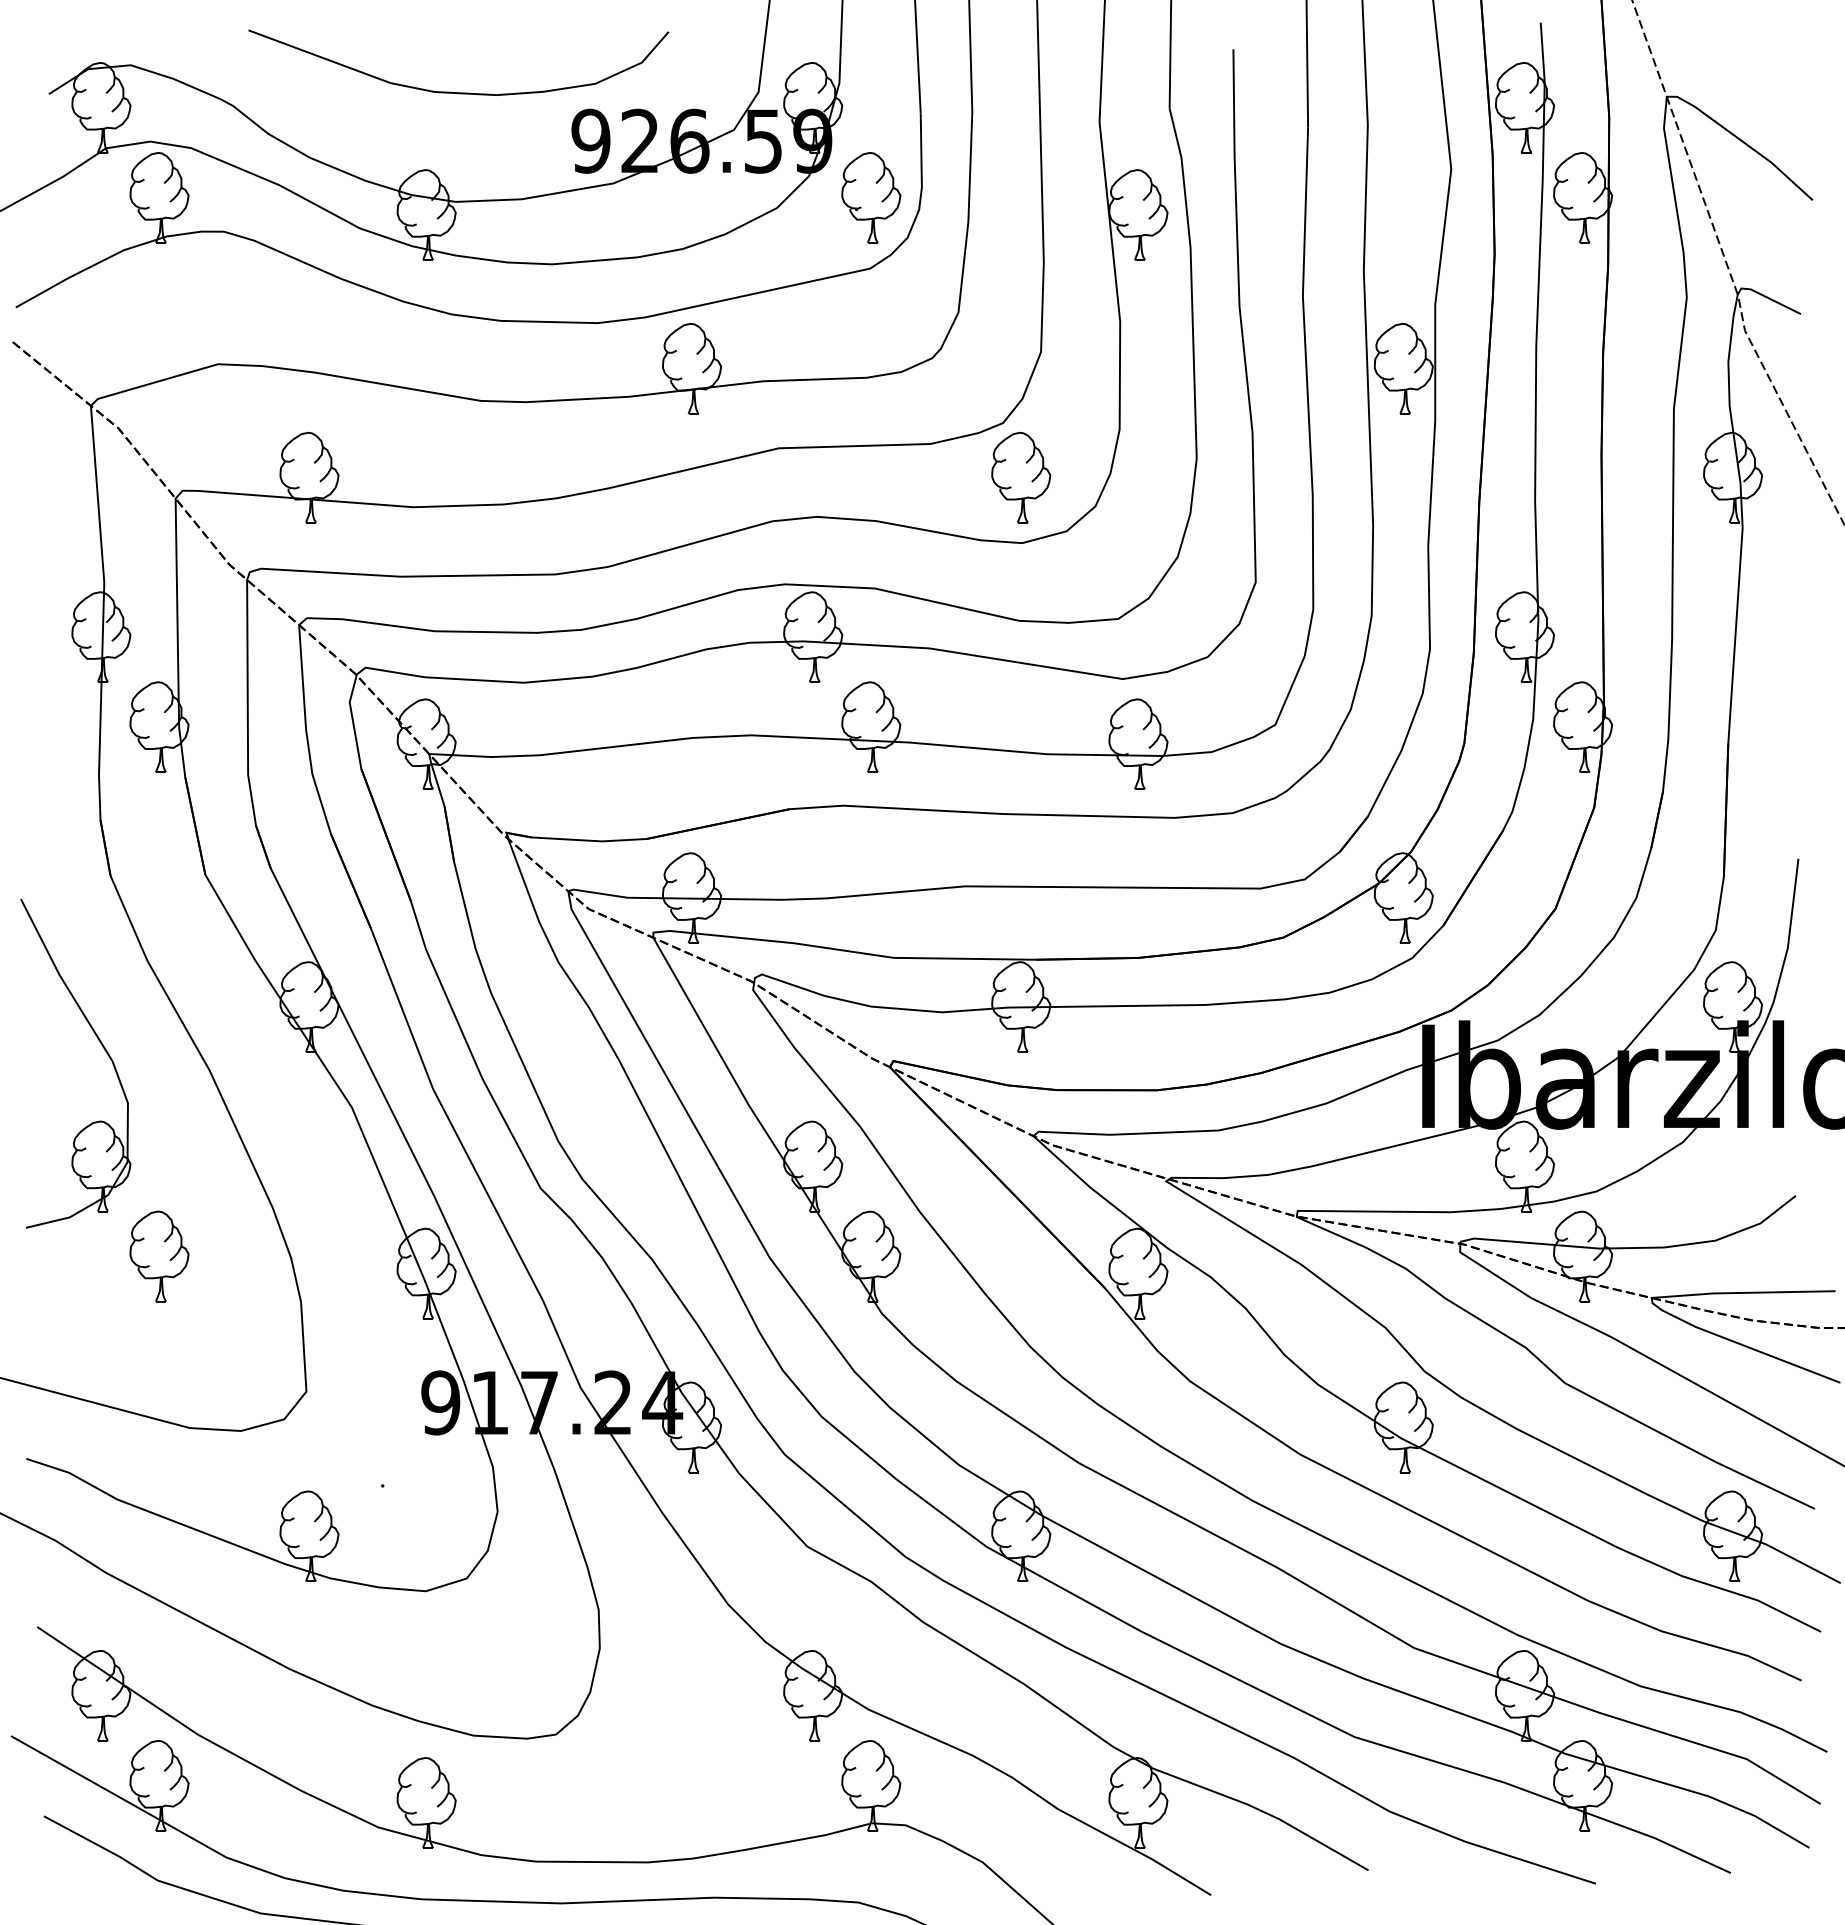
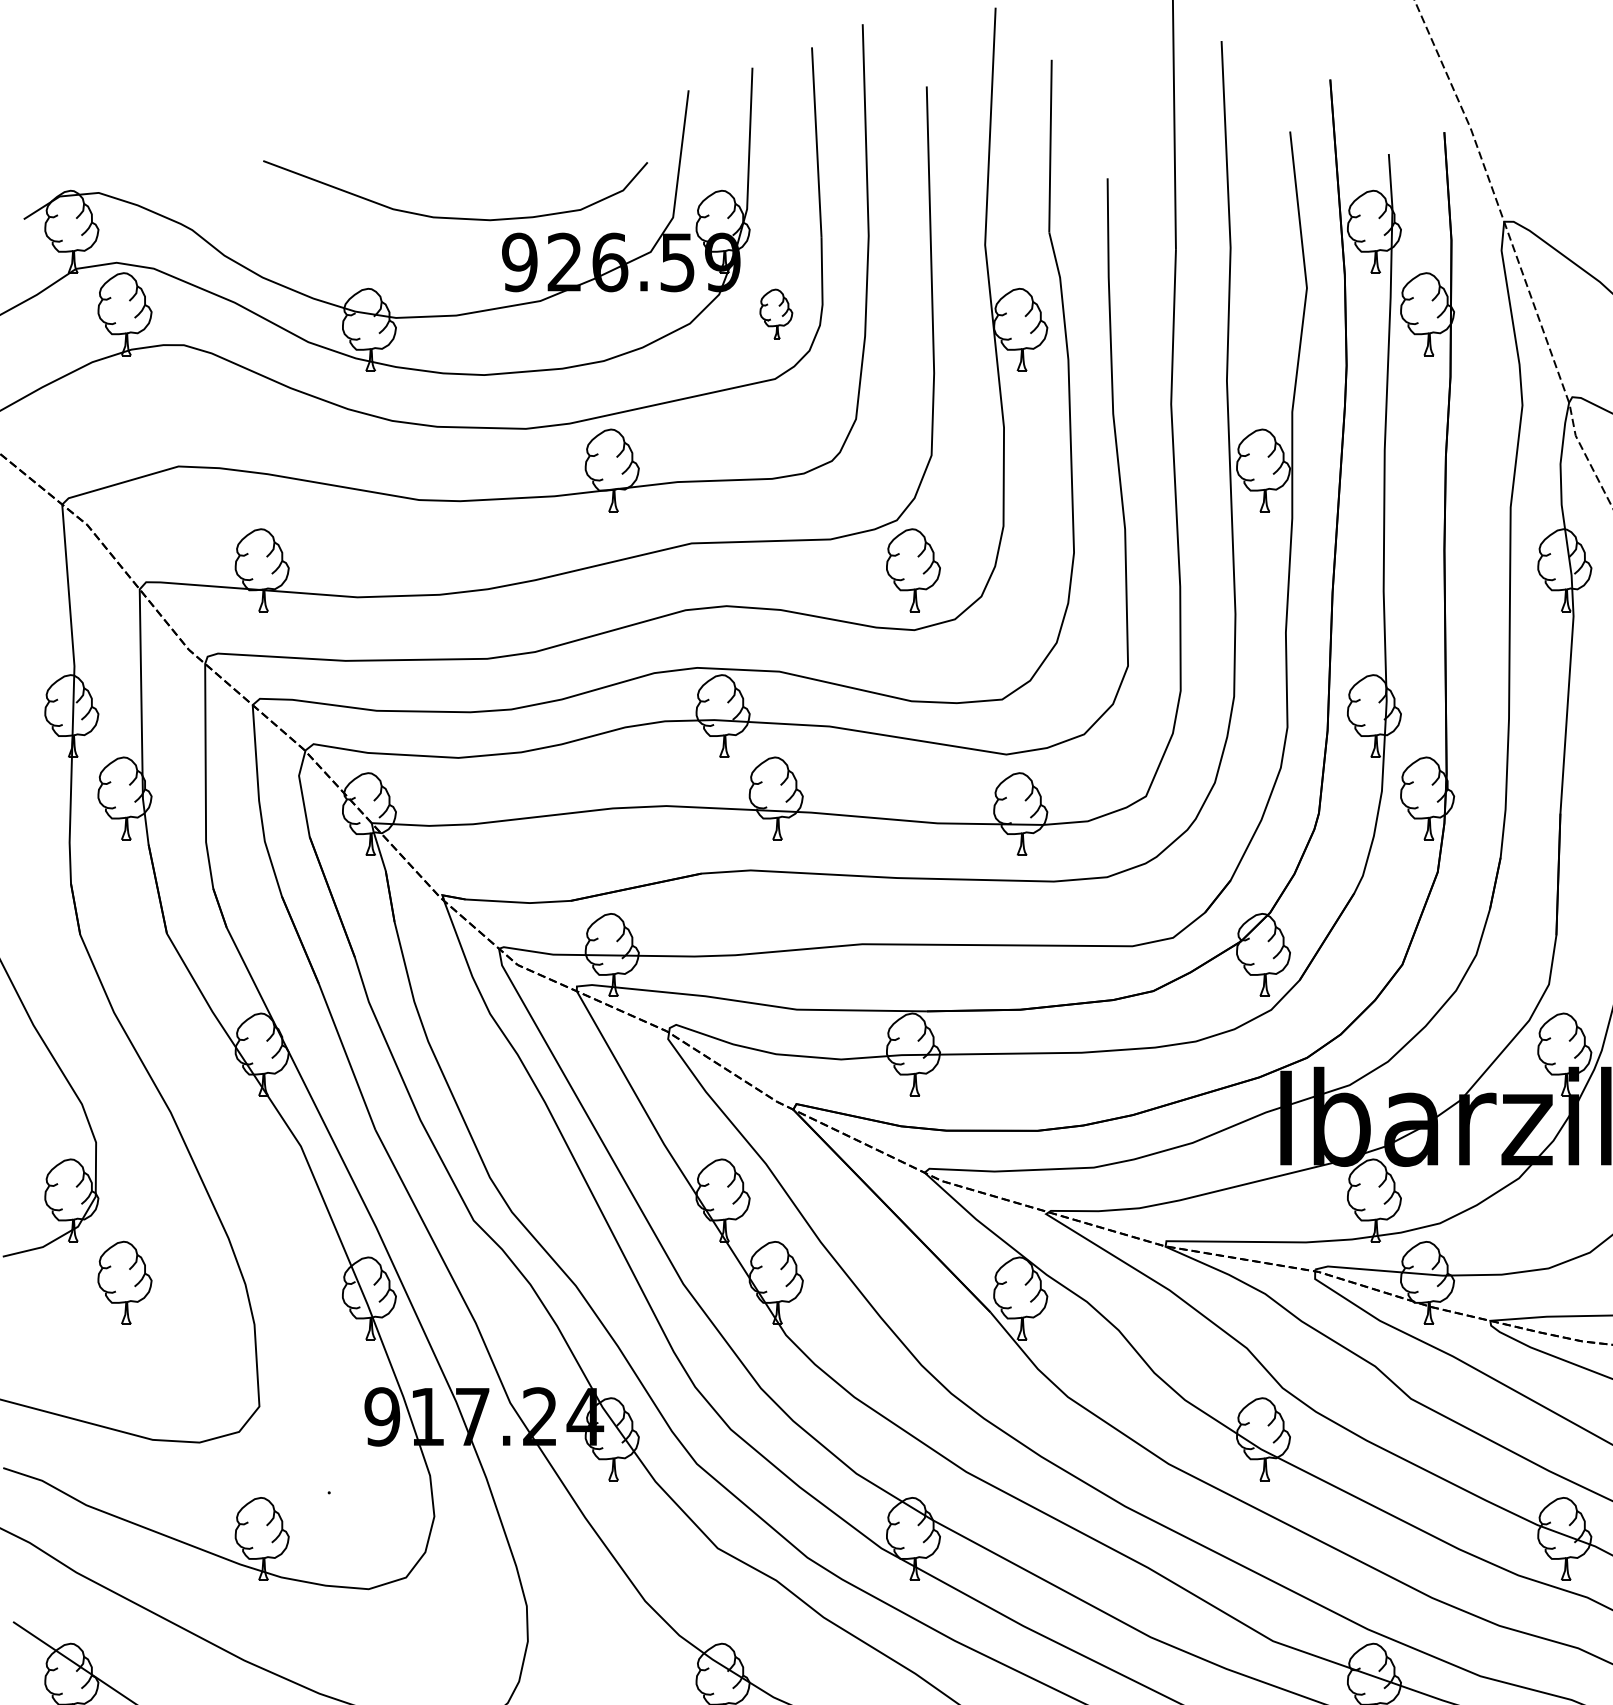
curve: (451, 91) -> (448, 216), moved
part: (871, 197) -> (776, 313), size x0.6

